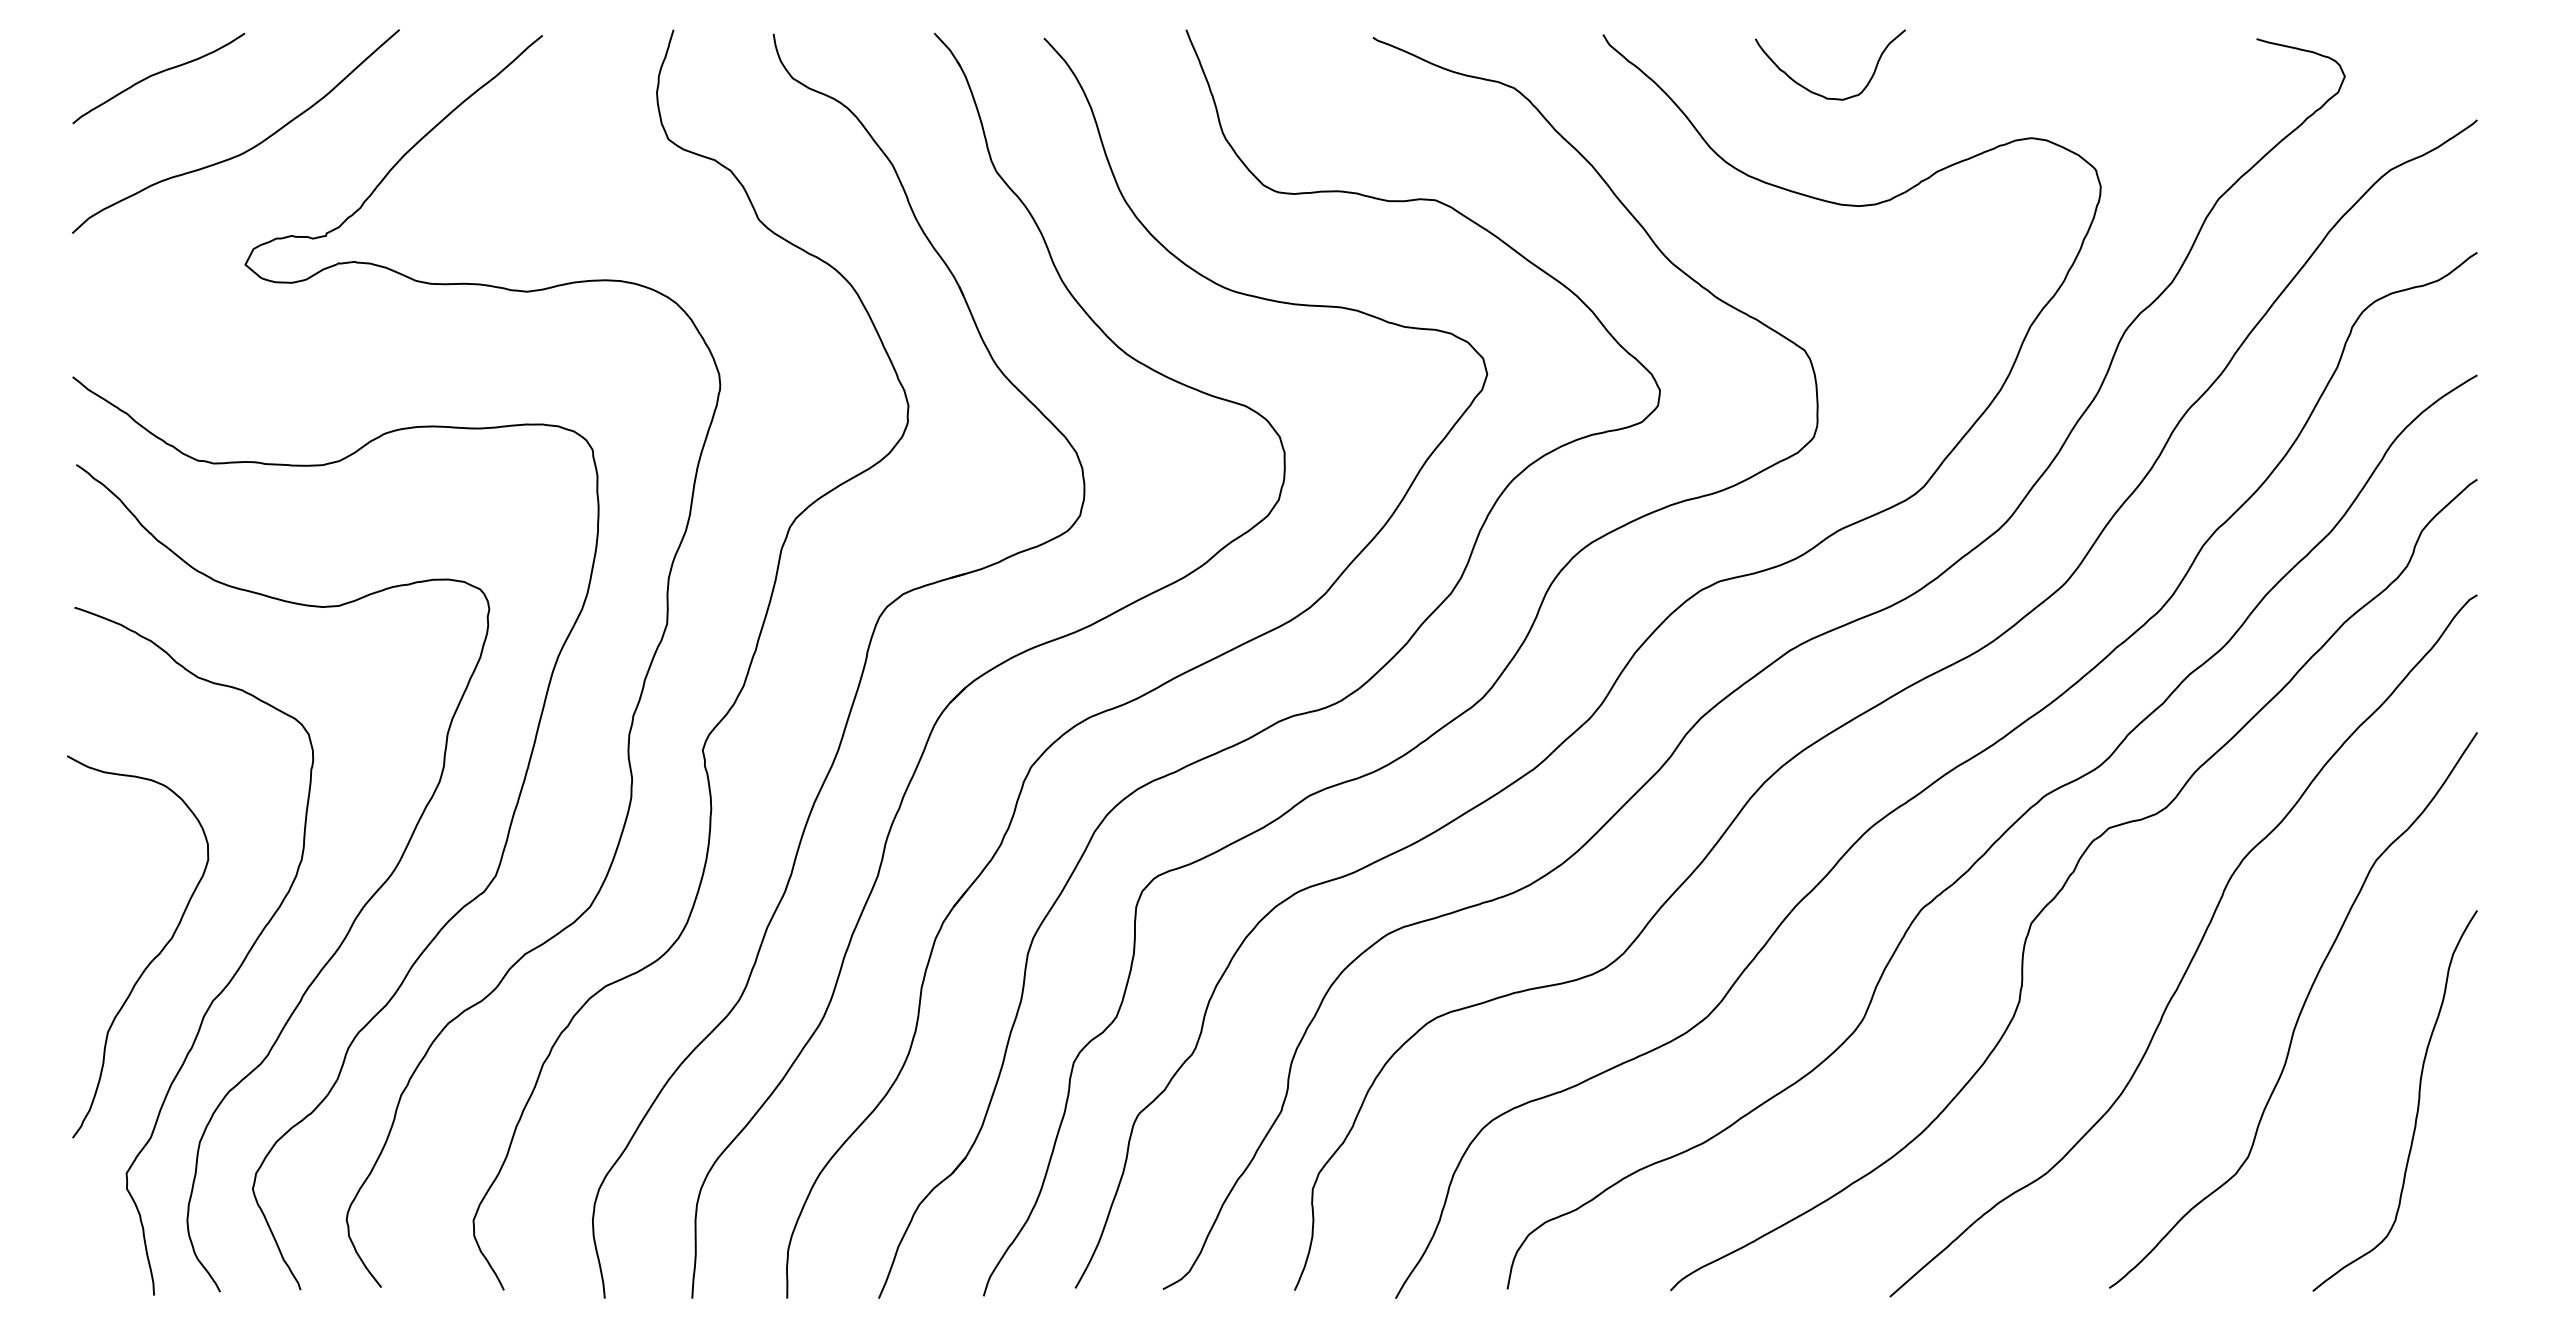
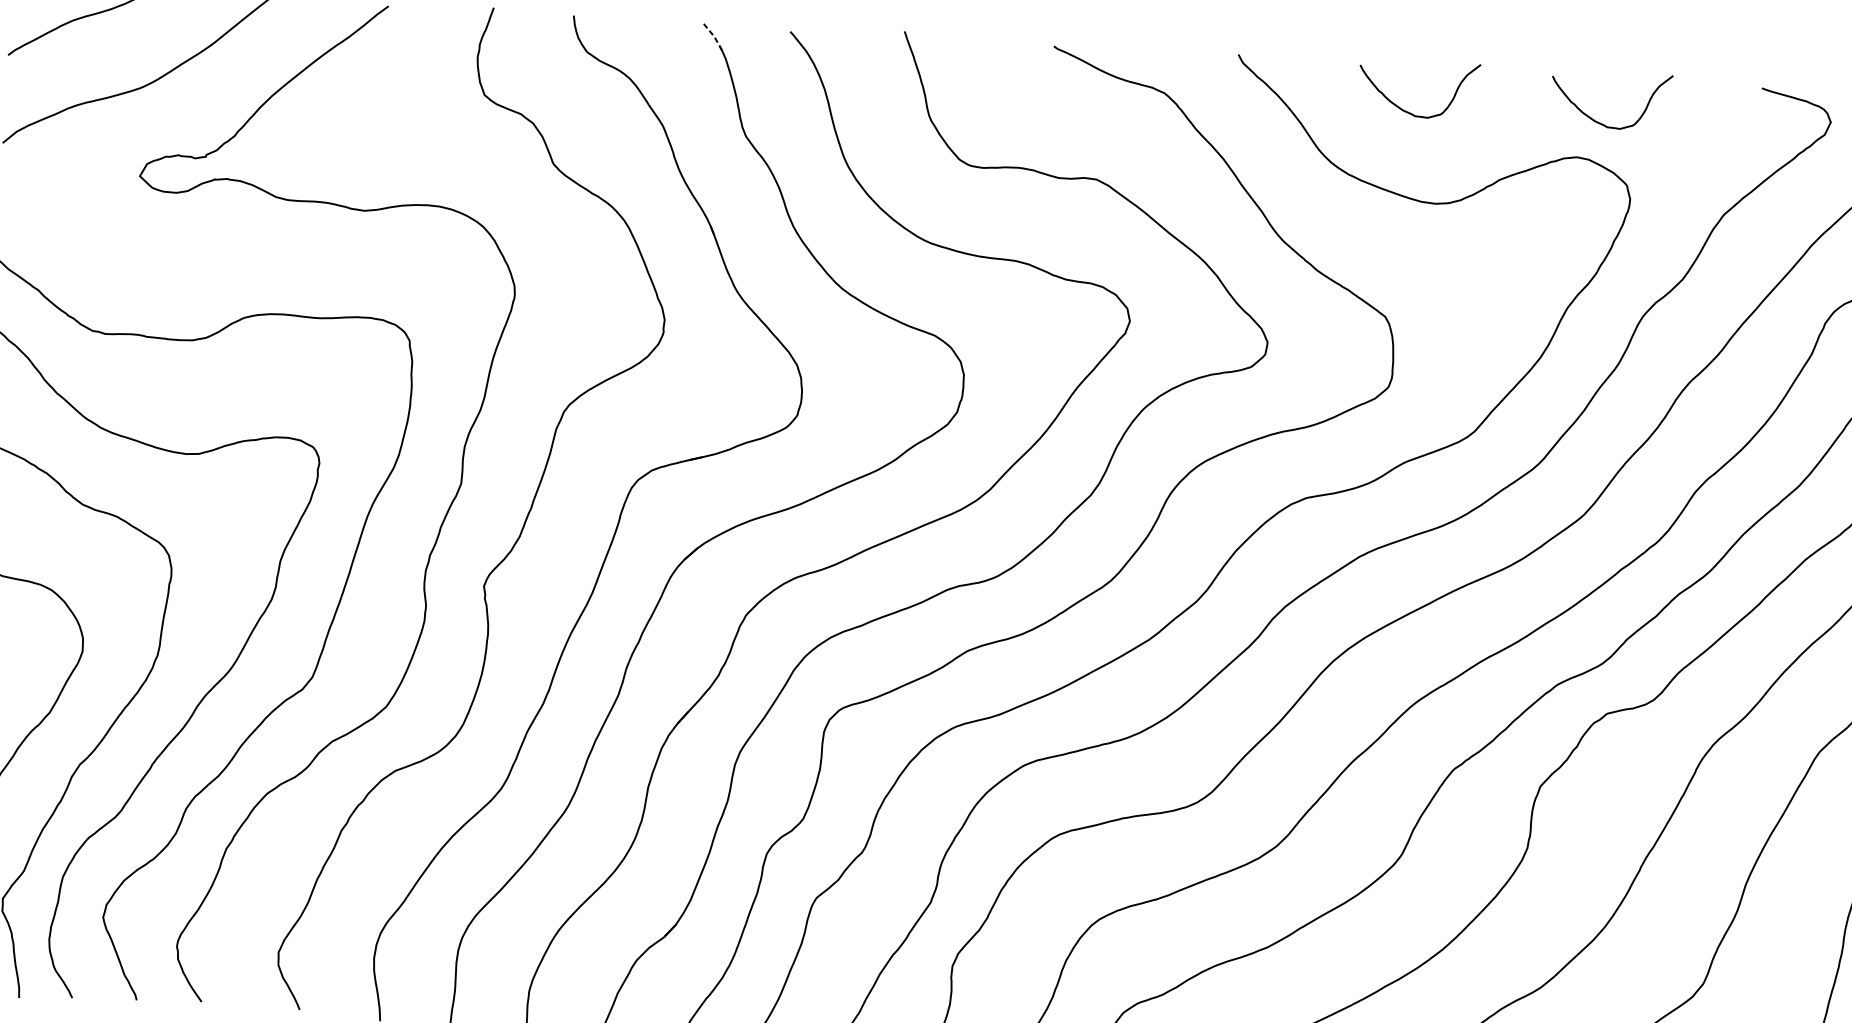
line: (949, 49) -> (714, 36), solid -> dashed
curve: (2058, 93) -> (1600, 122), added

